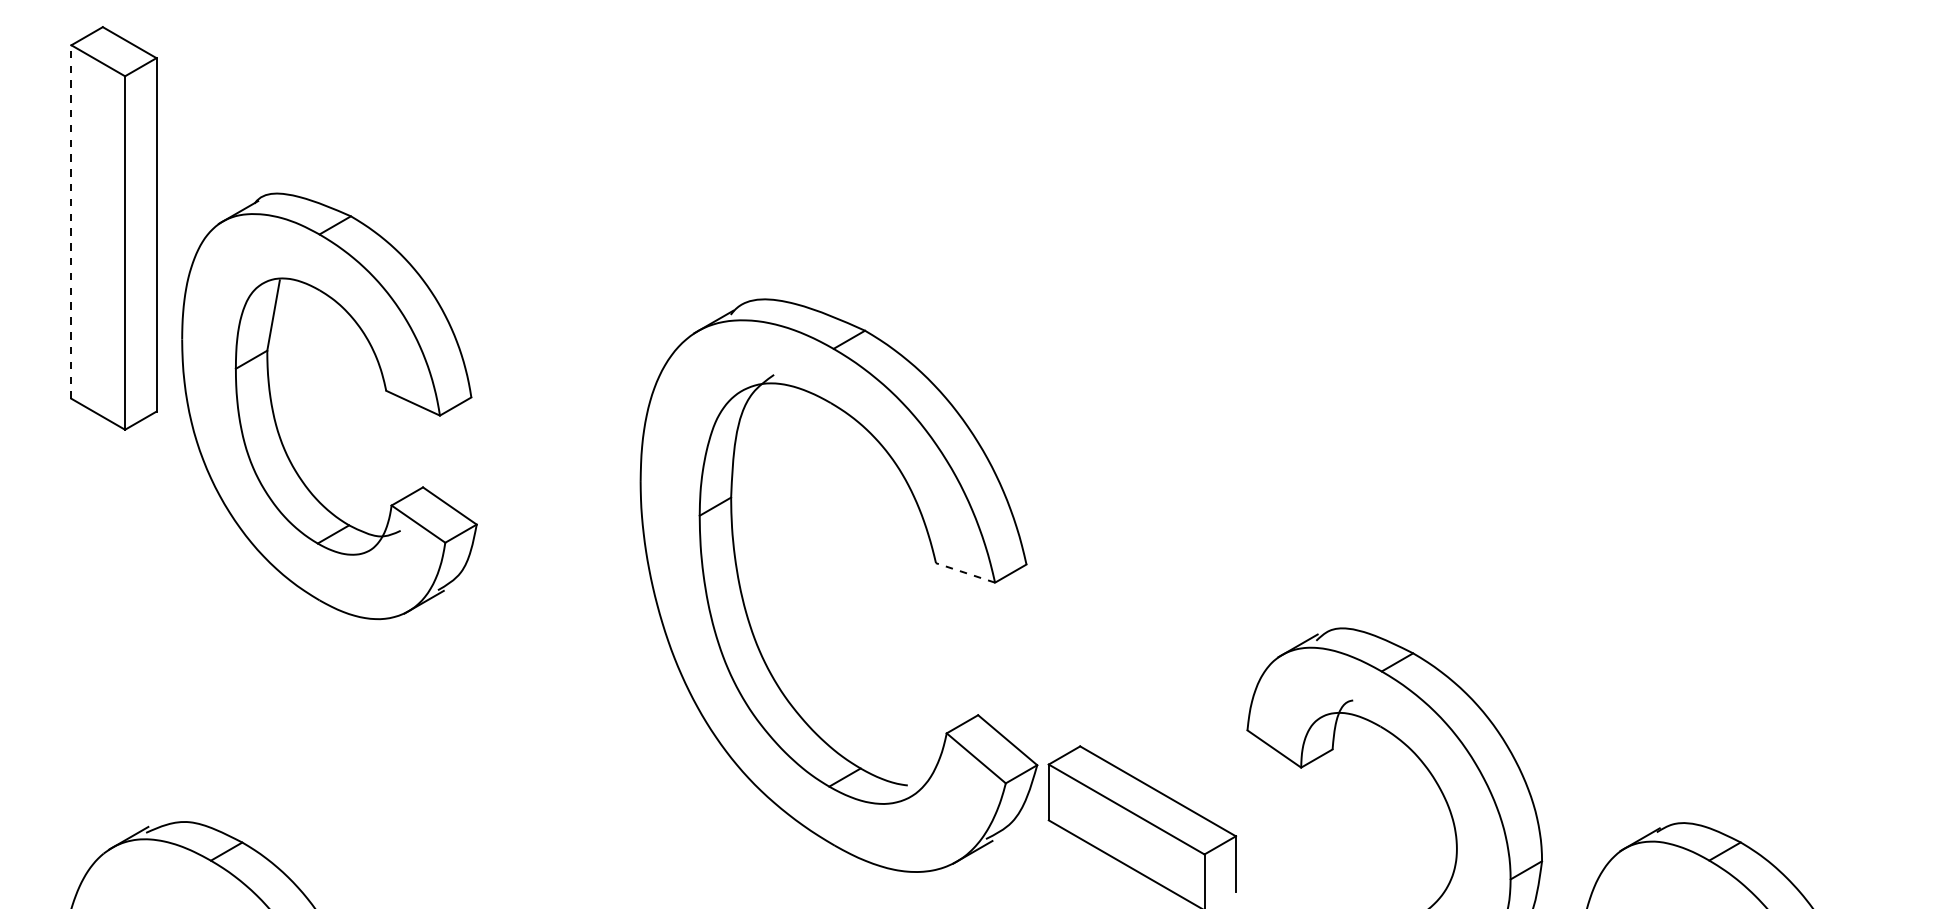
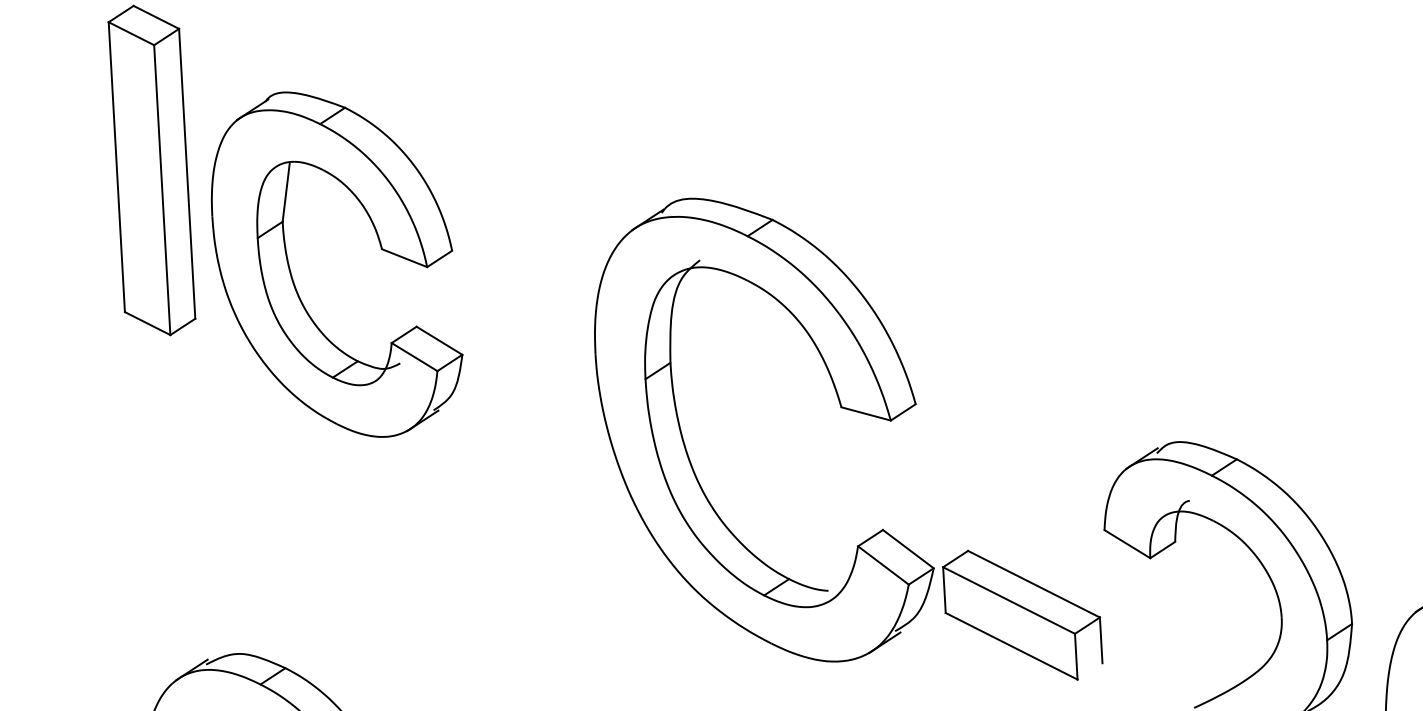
line: (71, 222) -> (116, 167), dashed -> solid
part: (276, 421) -> (293, 279), moved
line: (965, 572) -> (866, 413), dashed -> solid

